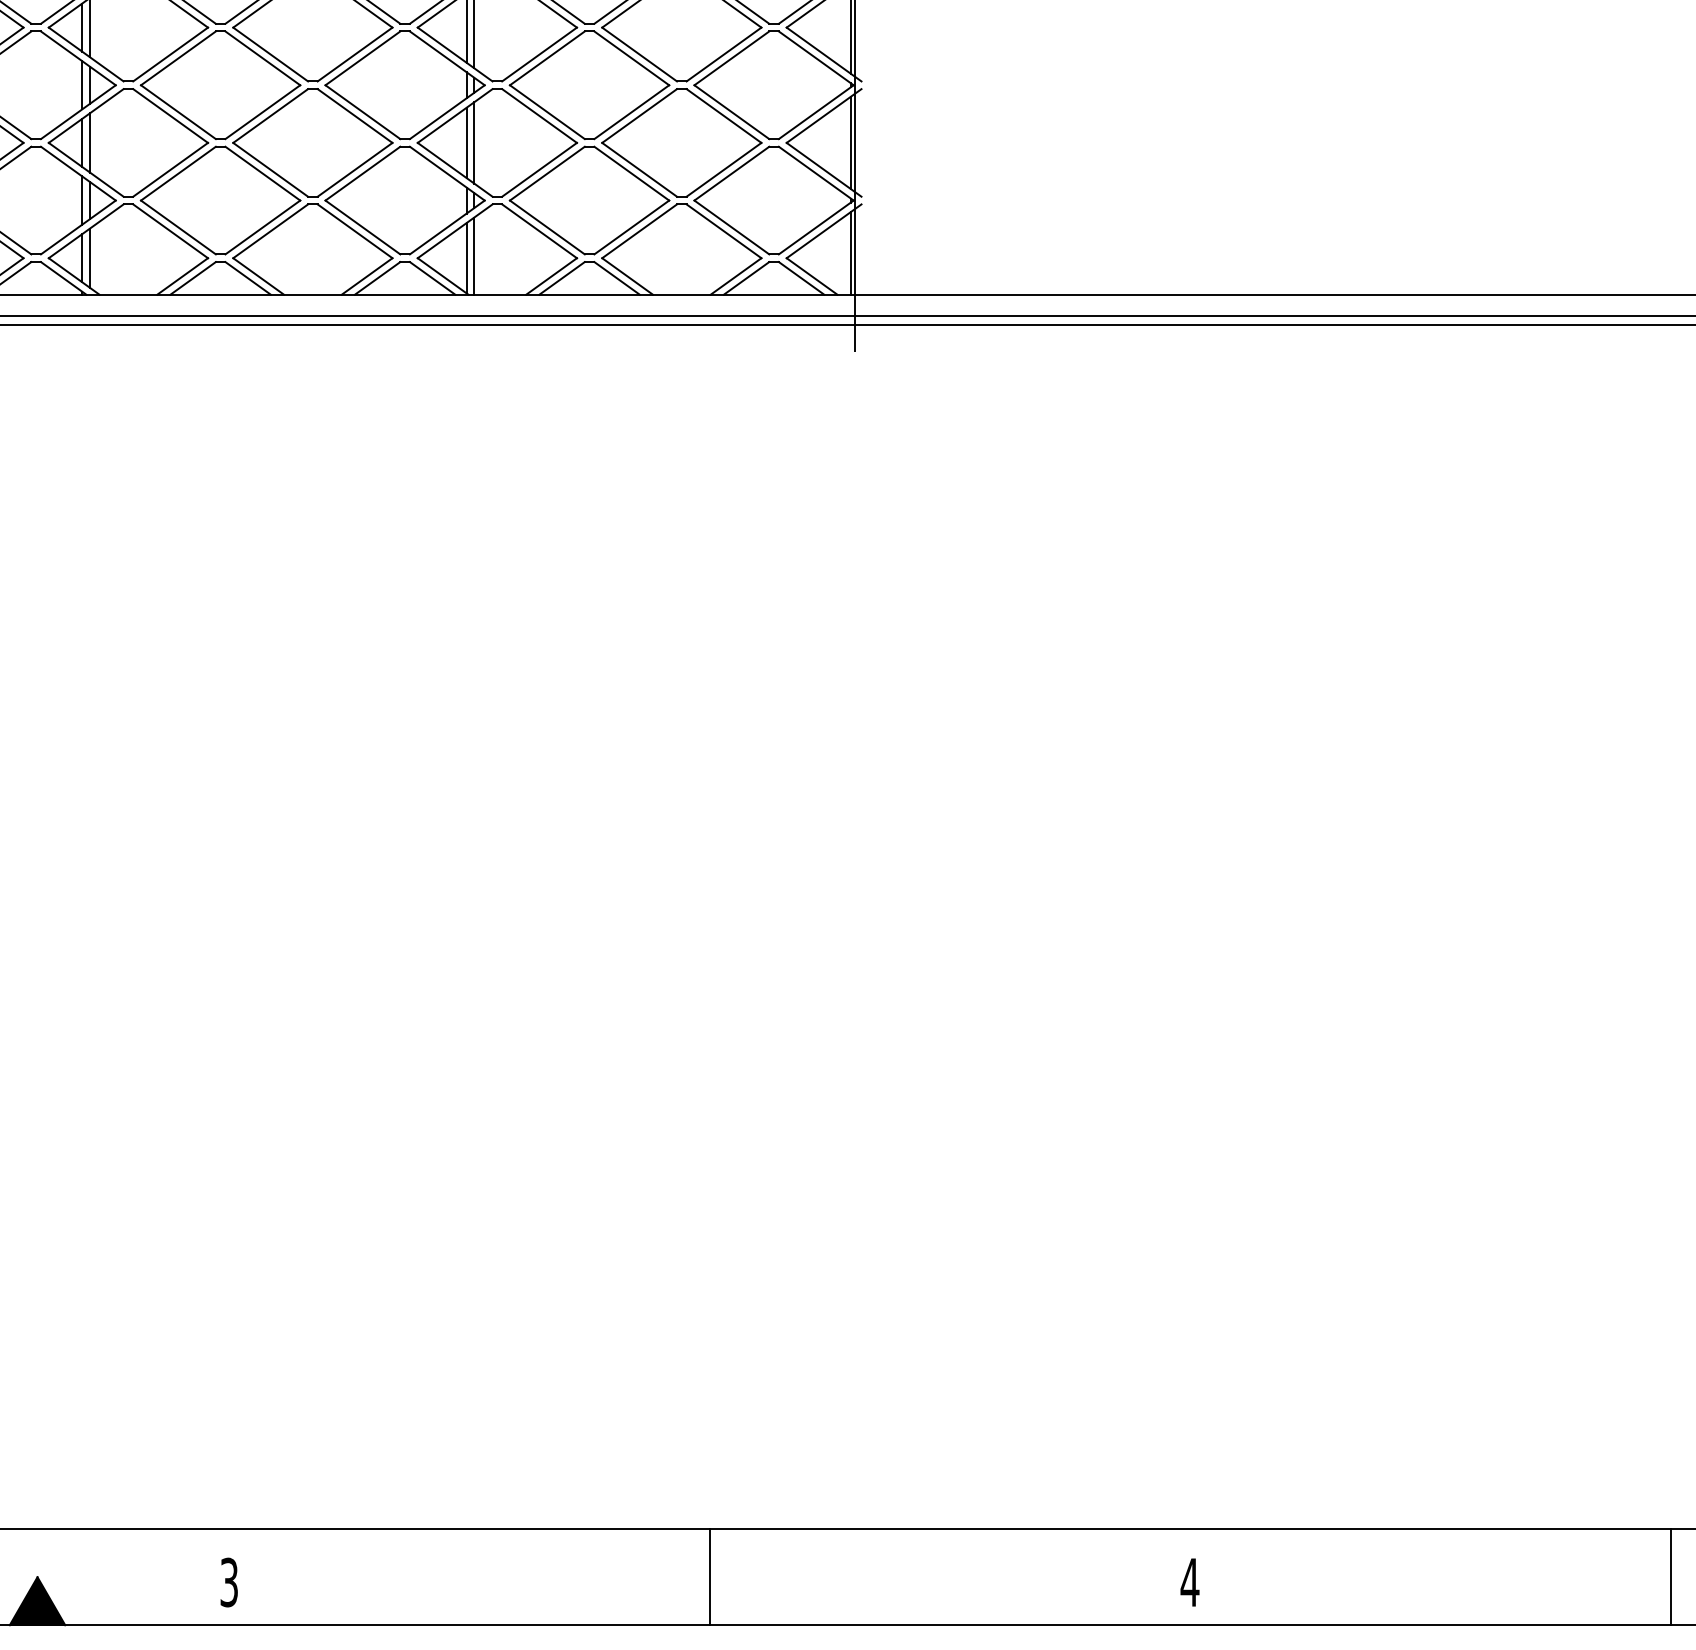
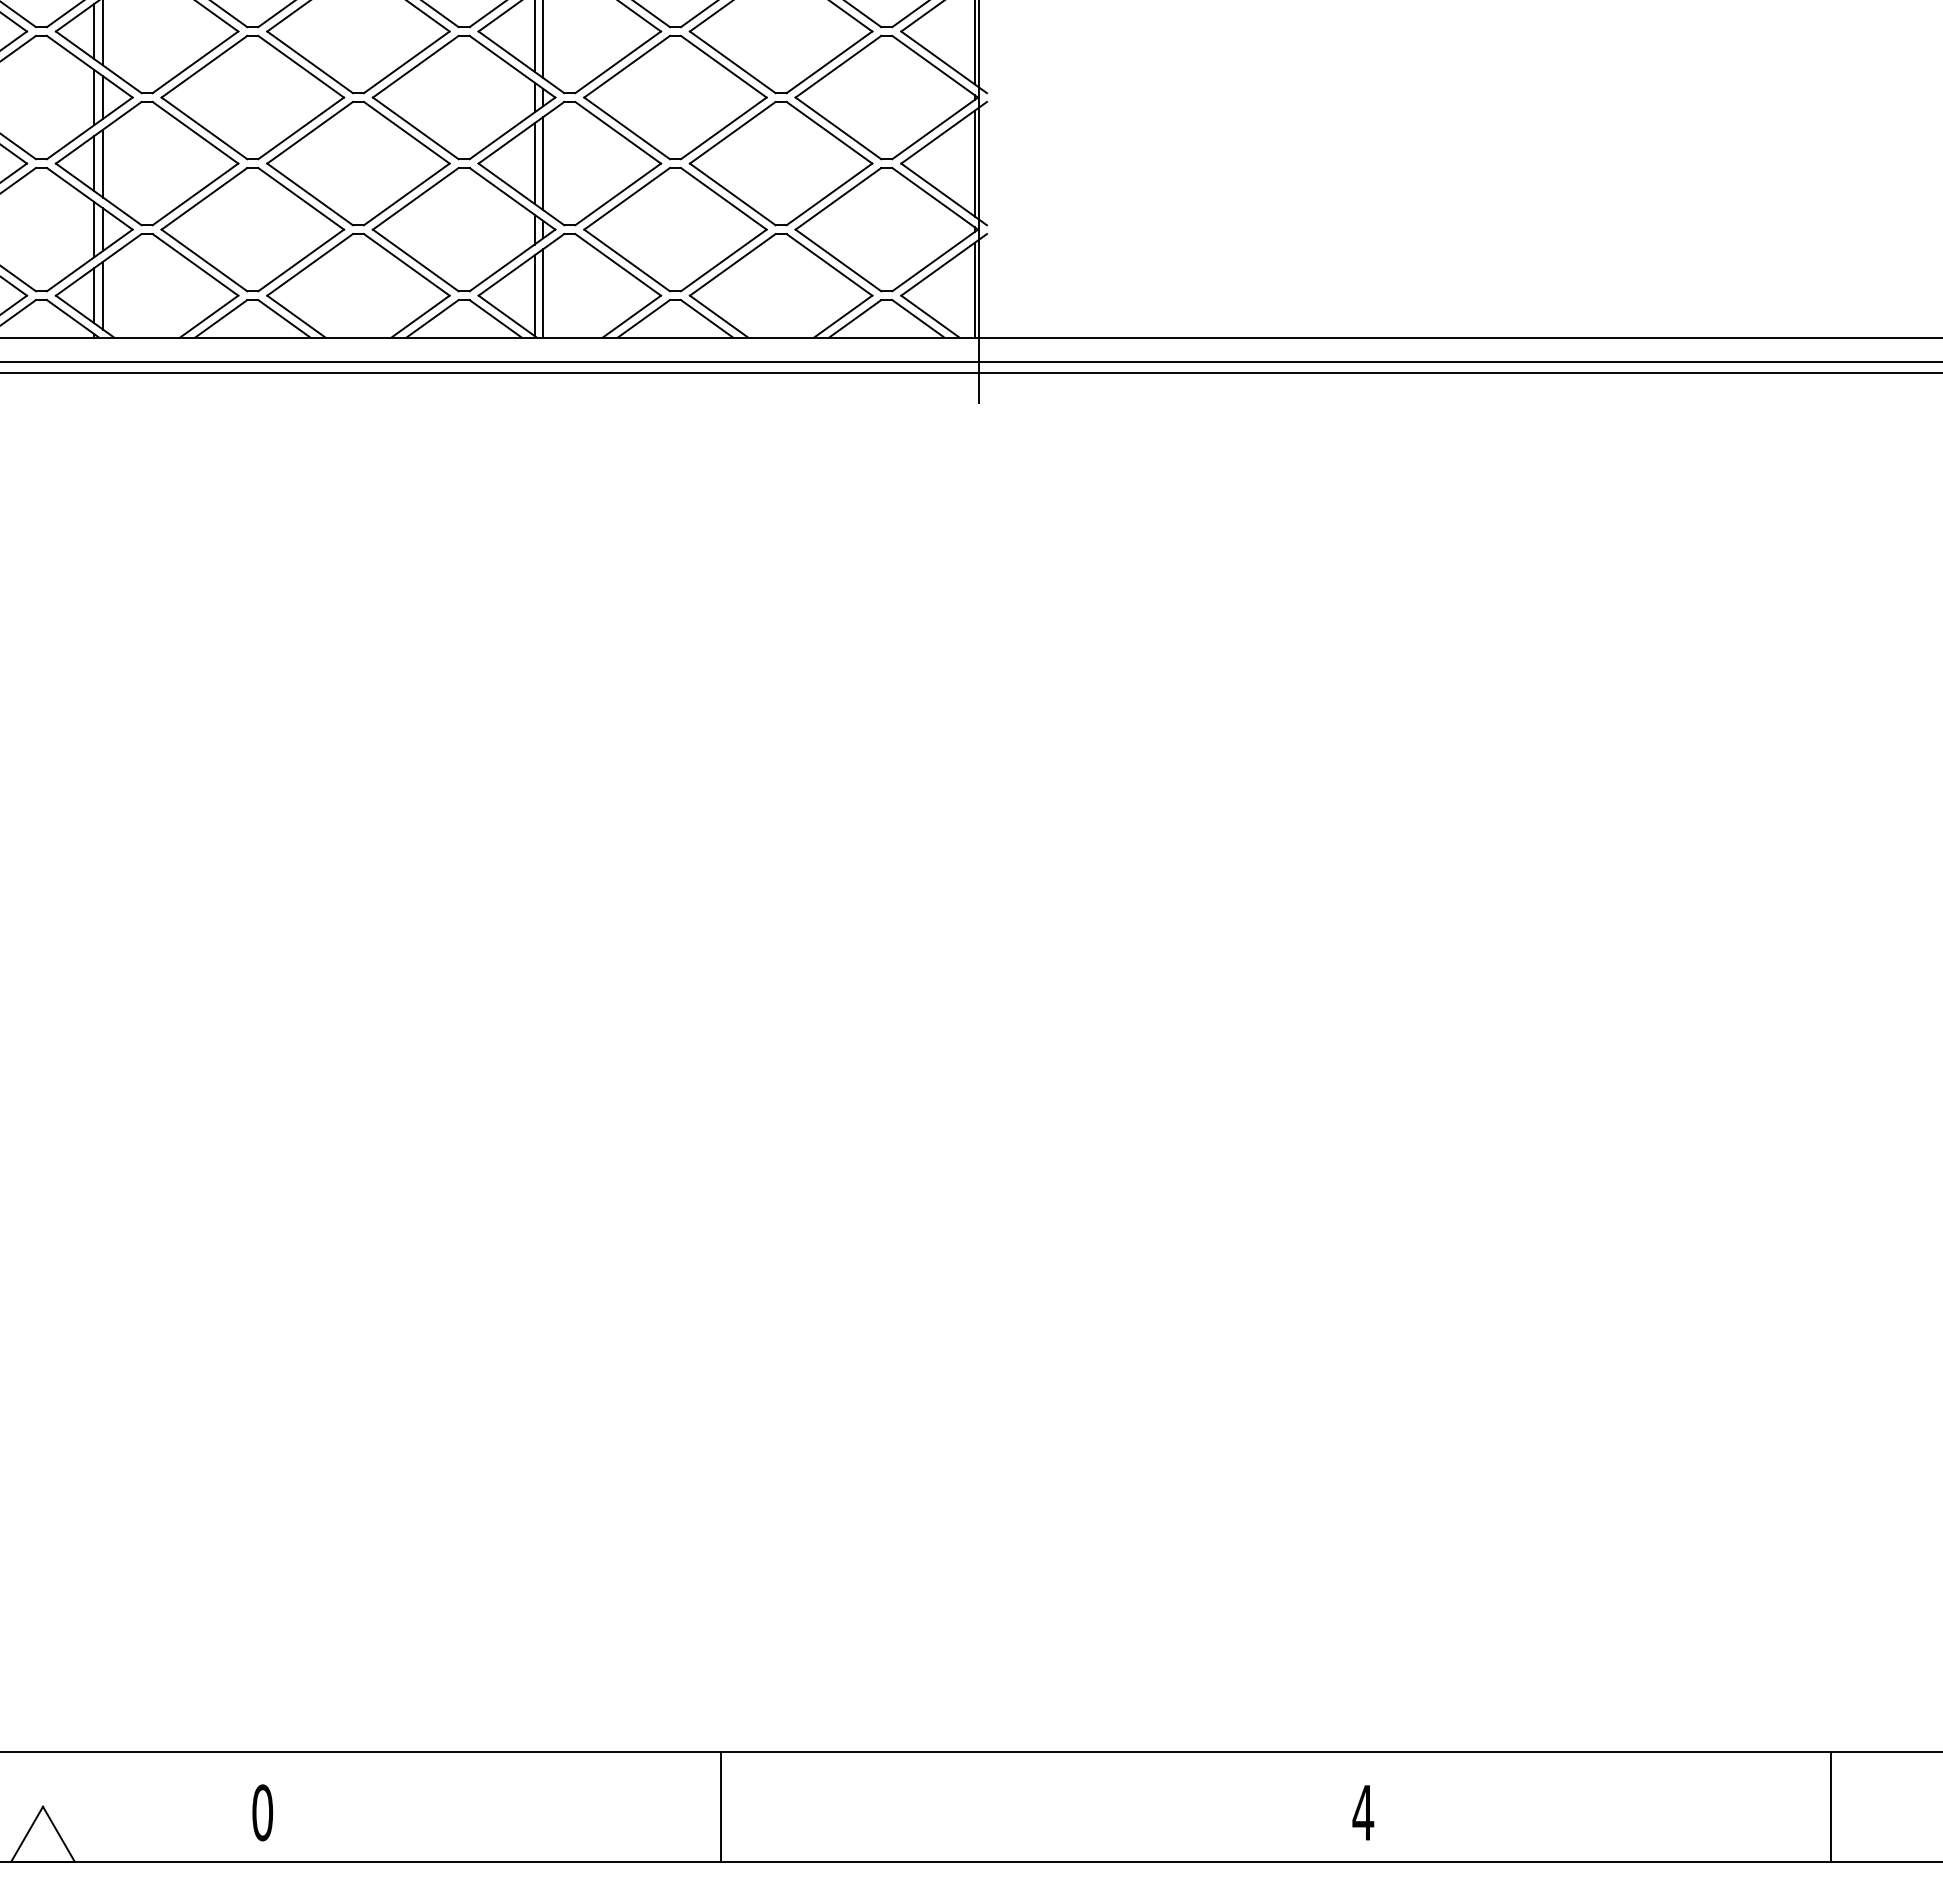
line: (710, 1577) -> (720, 1806), moved
line: (1671, 1577) -> (1831, 1806), moved
text: (229, 1582) -> (262, 1812), 3 -> 0
fill: (37, 1600) -> (42, 1833), removed

